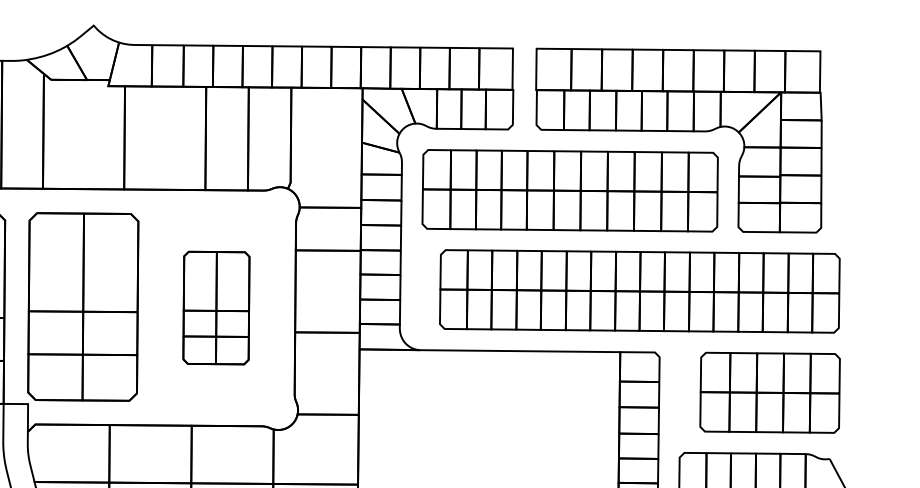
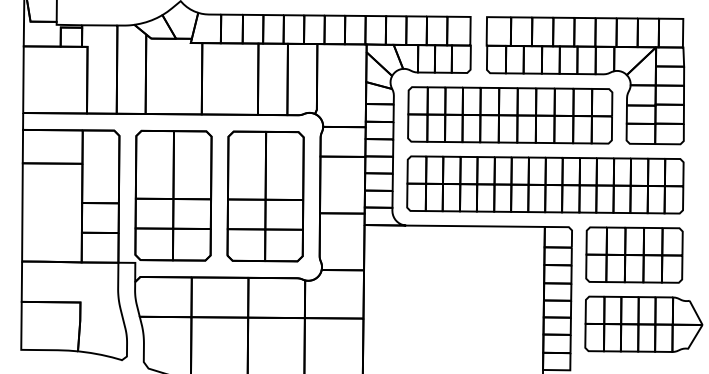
part: (640, 290) -> (545, 184), moved
part: (216, 308) -> (265, 196), size x1.67
part: (770, 391) -> (634, 254), moved

